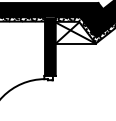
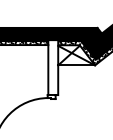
fill: (50, 47) -> (53, 68), removed

